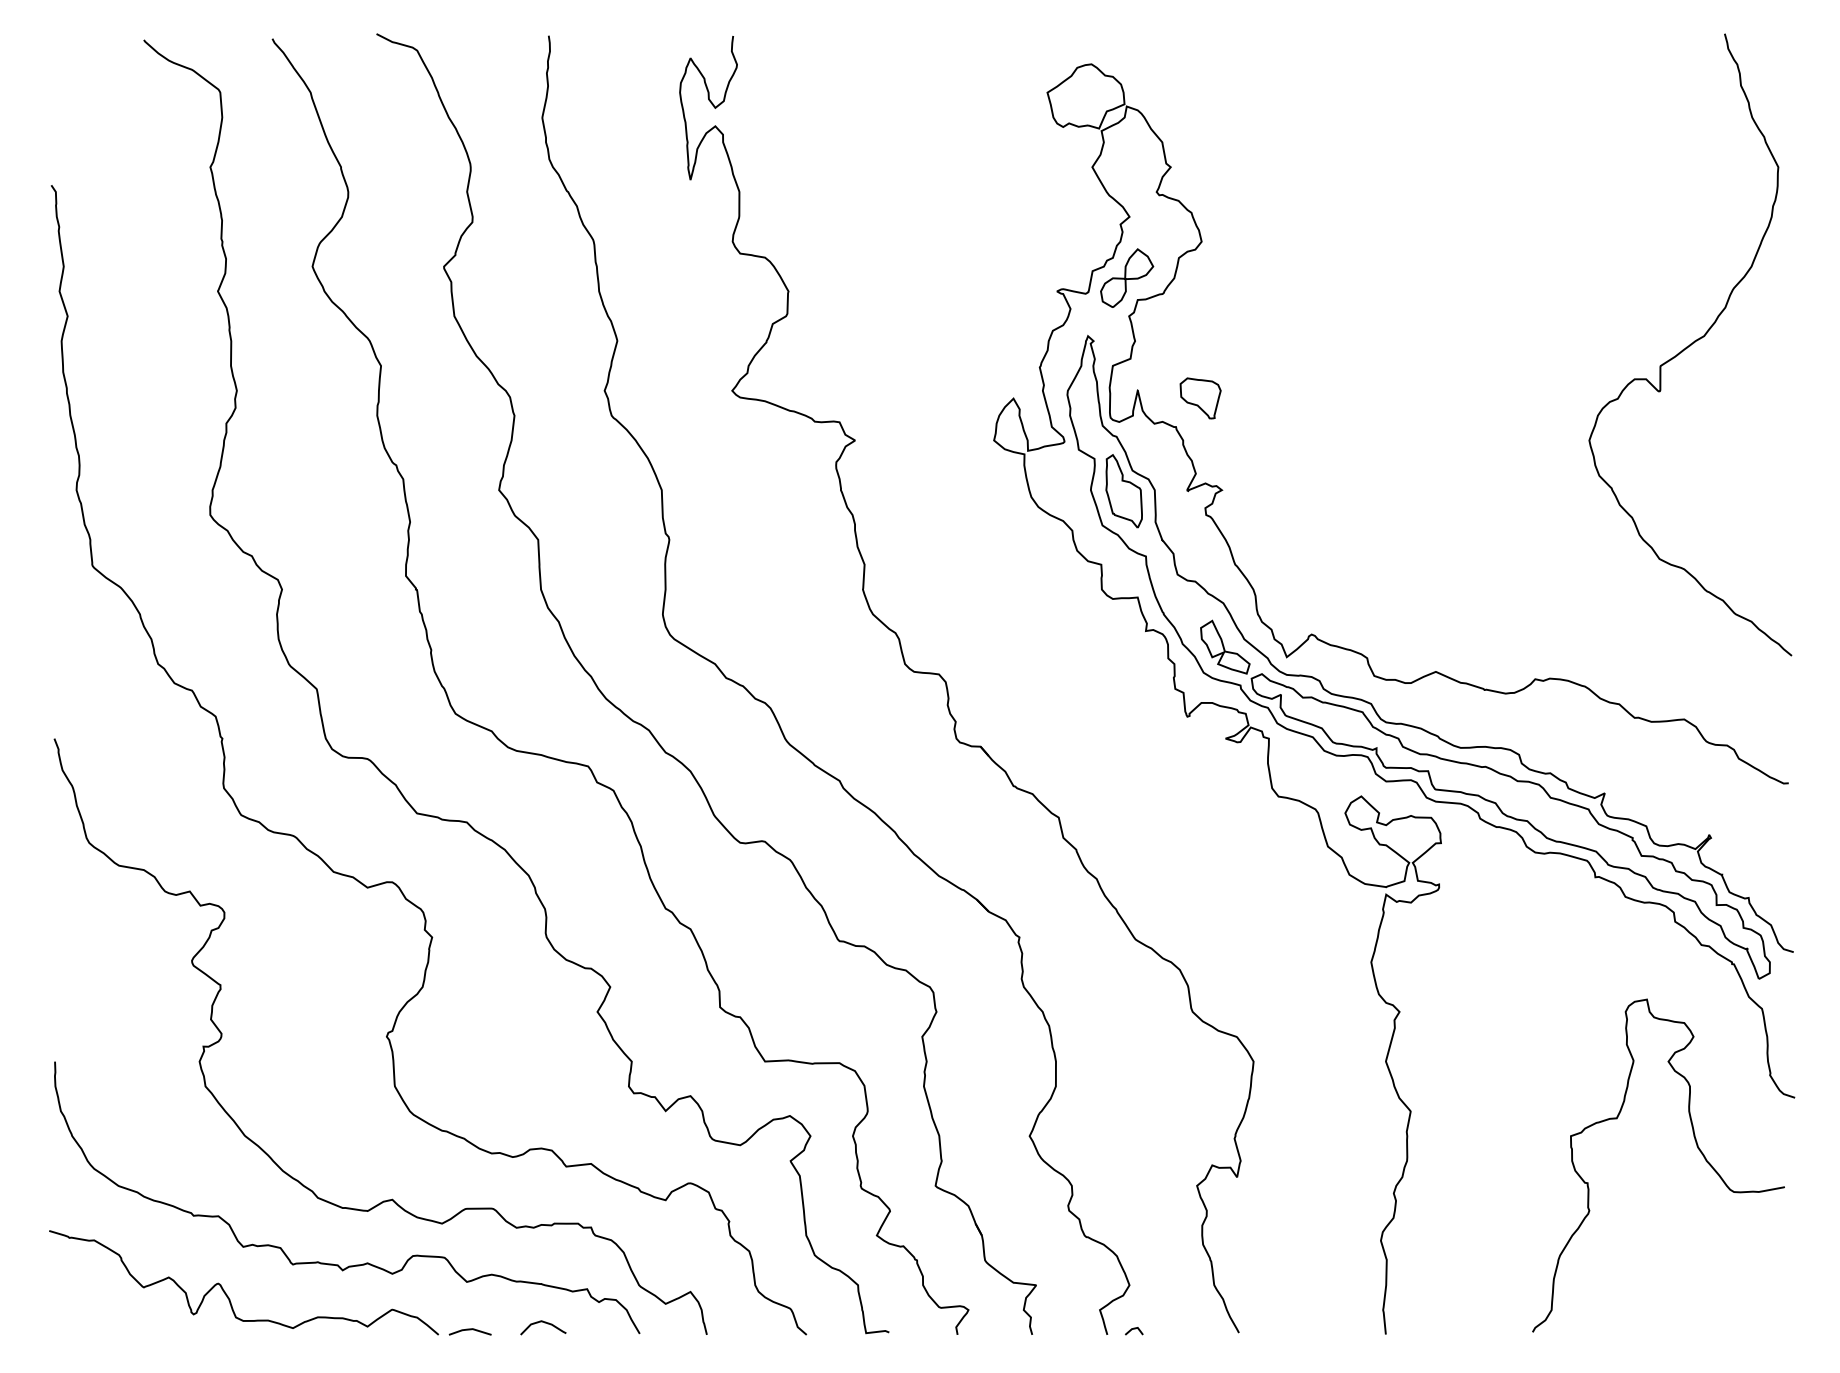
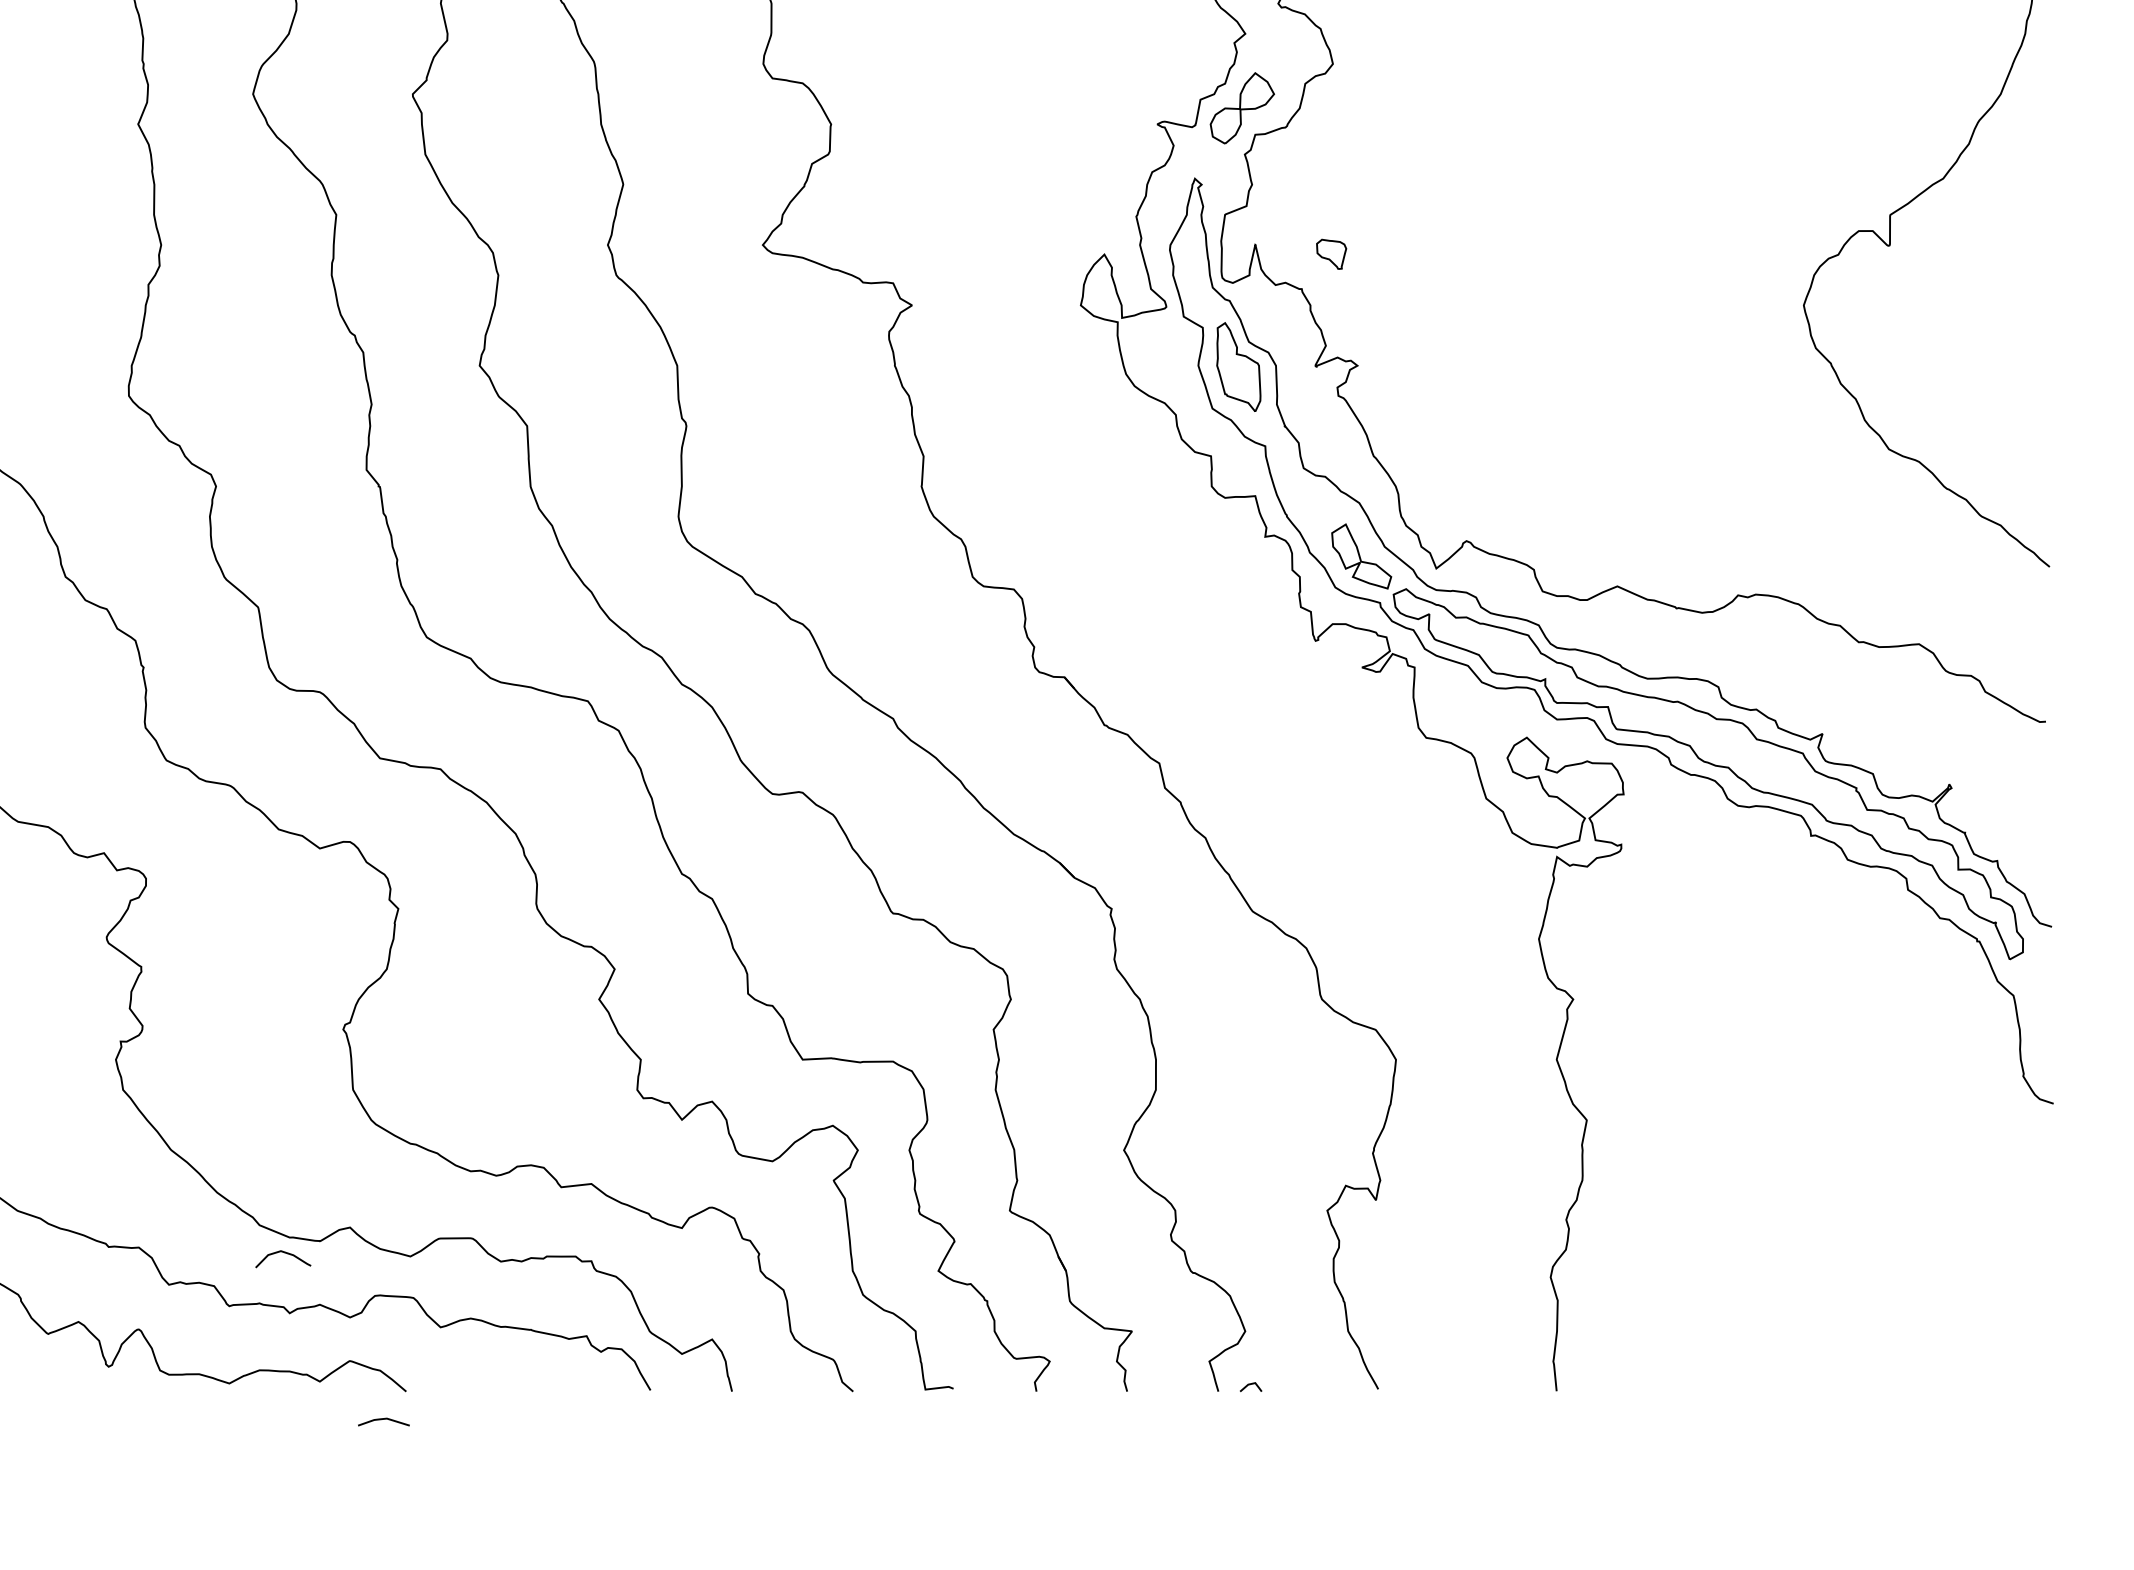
part: (1200, 398) -> (1331, 254), size x0.6
curve: (1696, 1146) -> (1933, 1162), removed
curve: (544, 1323) -> (284, 1253), moved
line: (469, 1330) -> (382, 1420), moved

